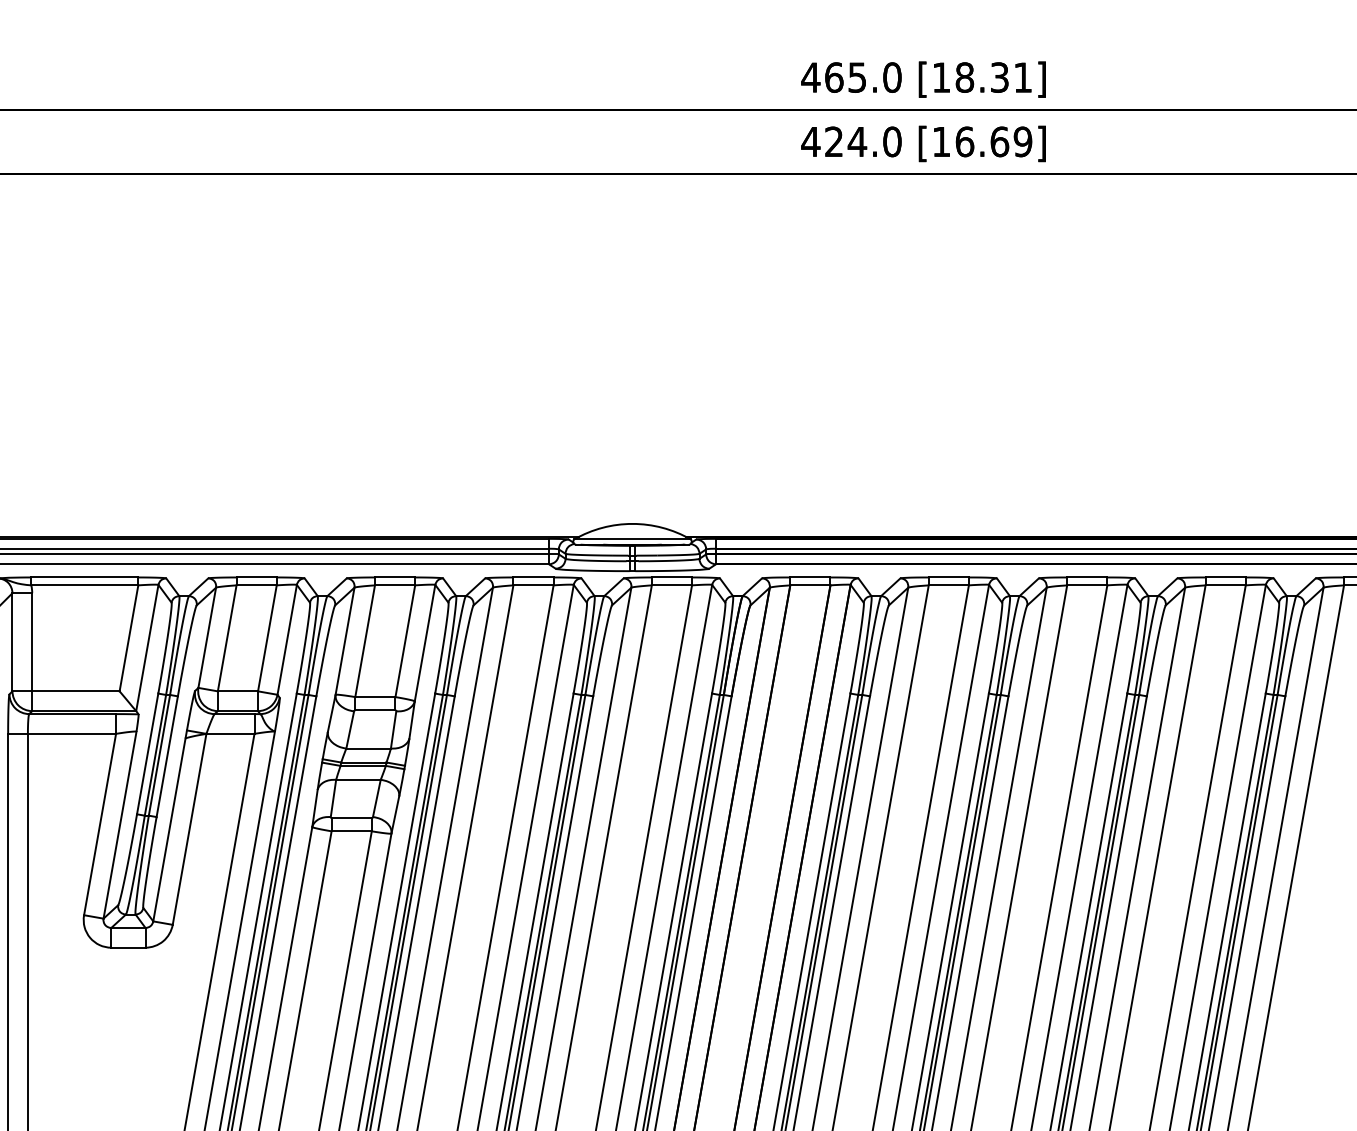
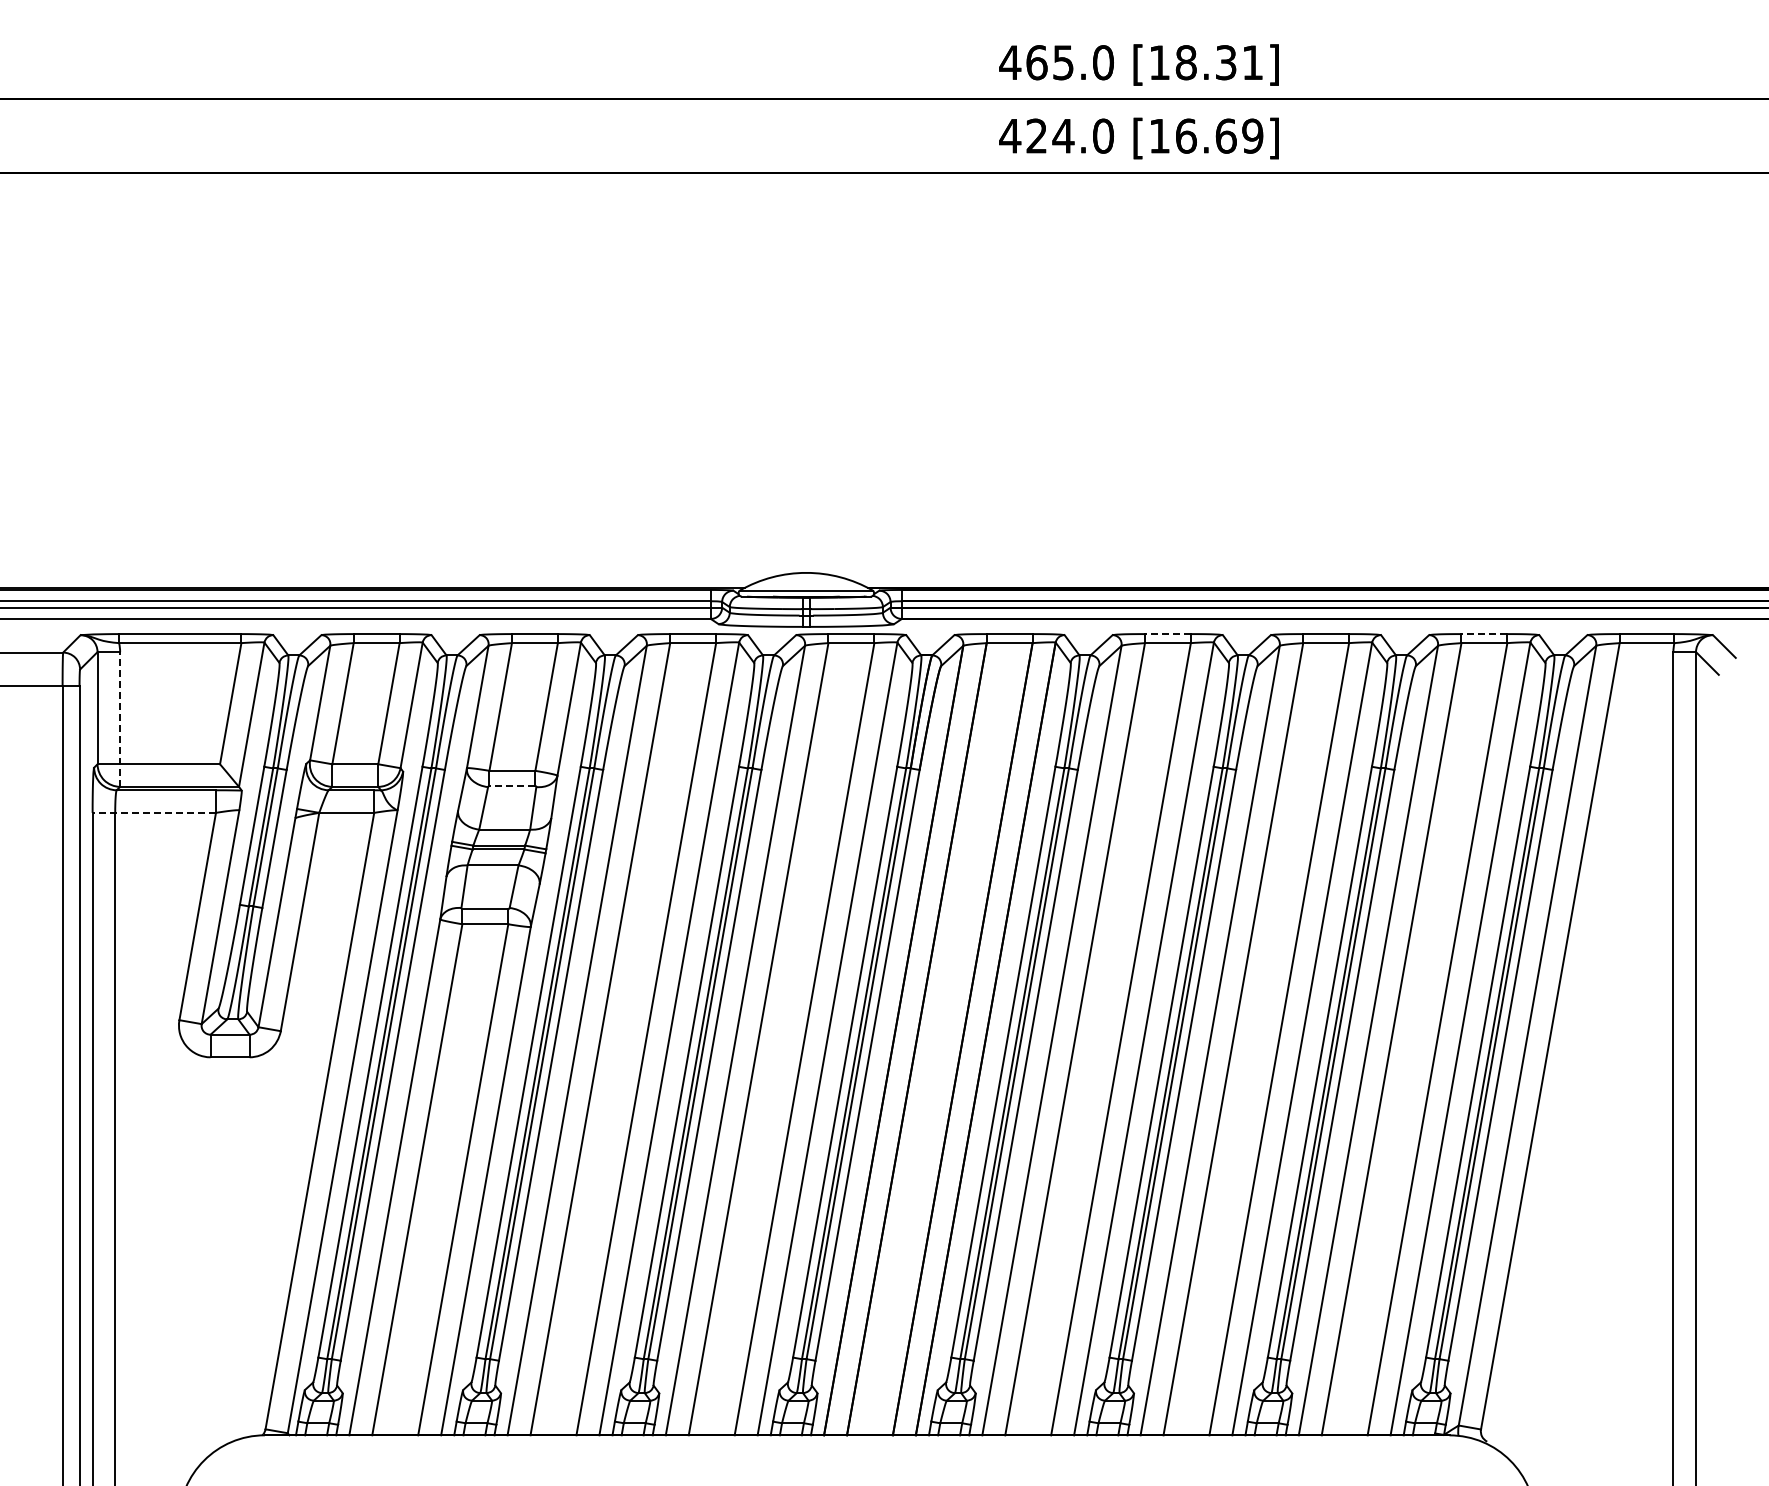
line: (948, 577) -> (1167, 634), solid -> dashed
line: (1225, 577) -> (1484, 634), solid -> dashed
line: (32, 651) -> (120, 718), solid -> dashed
line: (375, 710) -> (512, 786), solid -> dashed
line: (62, 733) -> (154, 812), solid -> dashed

